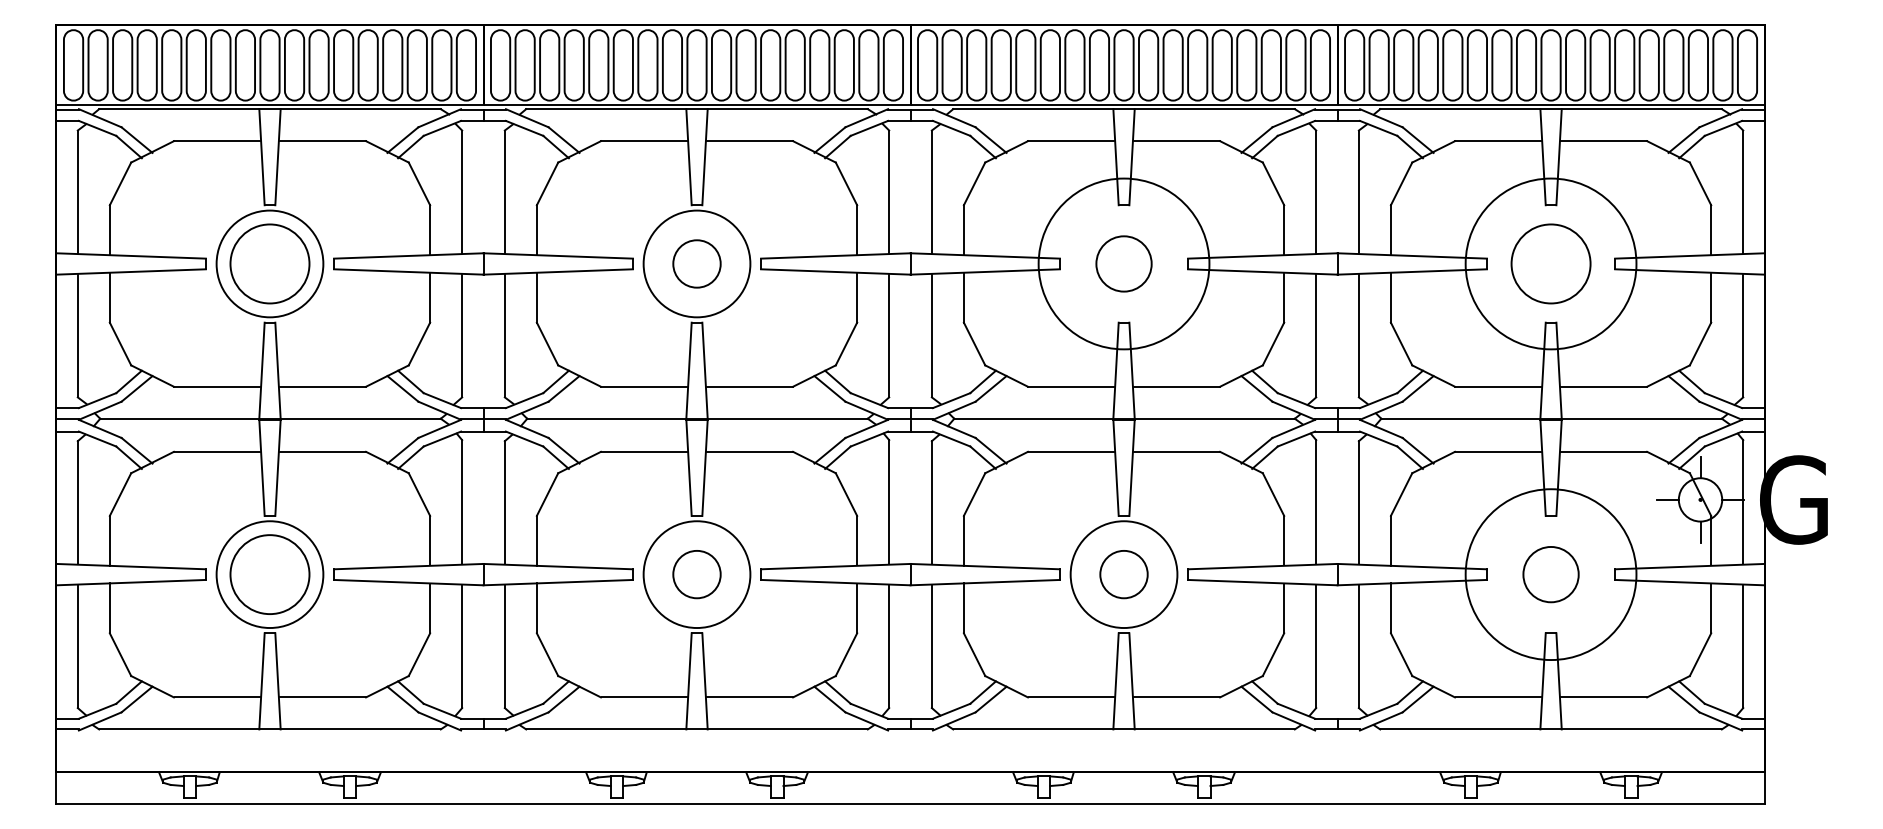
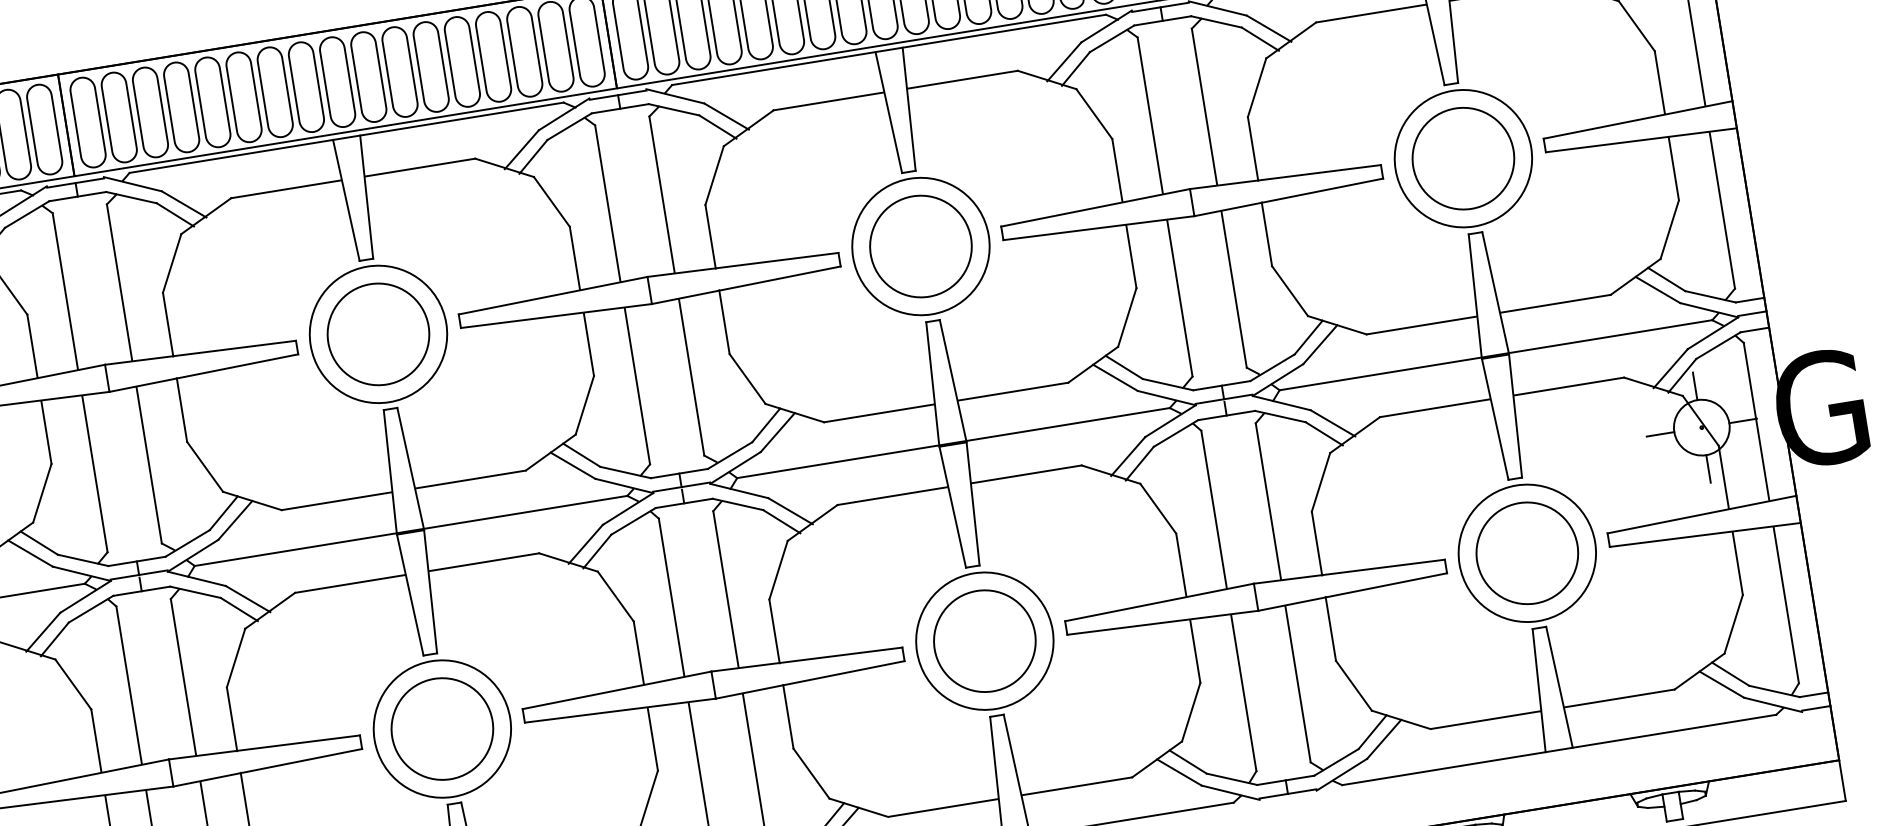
circle: (696, 263) -> (377, 333), size x1.67
circle: (1123, 263) -> (920, 246), size x0.62
circle: (1123, 263) -> (920, 246), size x1.43
circle: (1550, 263) -> (1462, 158), size x0.62
circle: (696, 574) -> (441, 728), size x1.67
circle: (1123, 574) -> (984, 641), size x1.67
circle: (1550, 574) -> (1526, 553), size x0.62
circle: (1550, 574) -> (1526, 553), size x1.43

